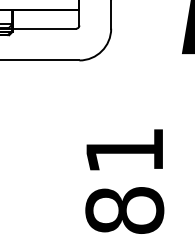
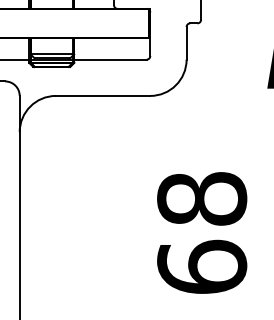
text: (125, 180) -> (202, 233), 81 -> 68

